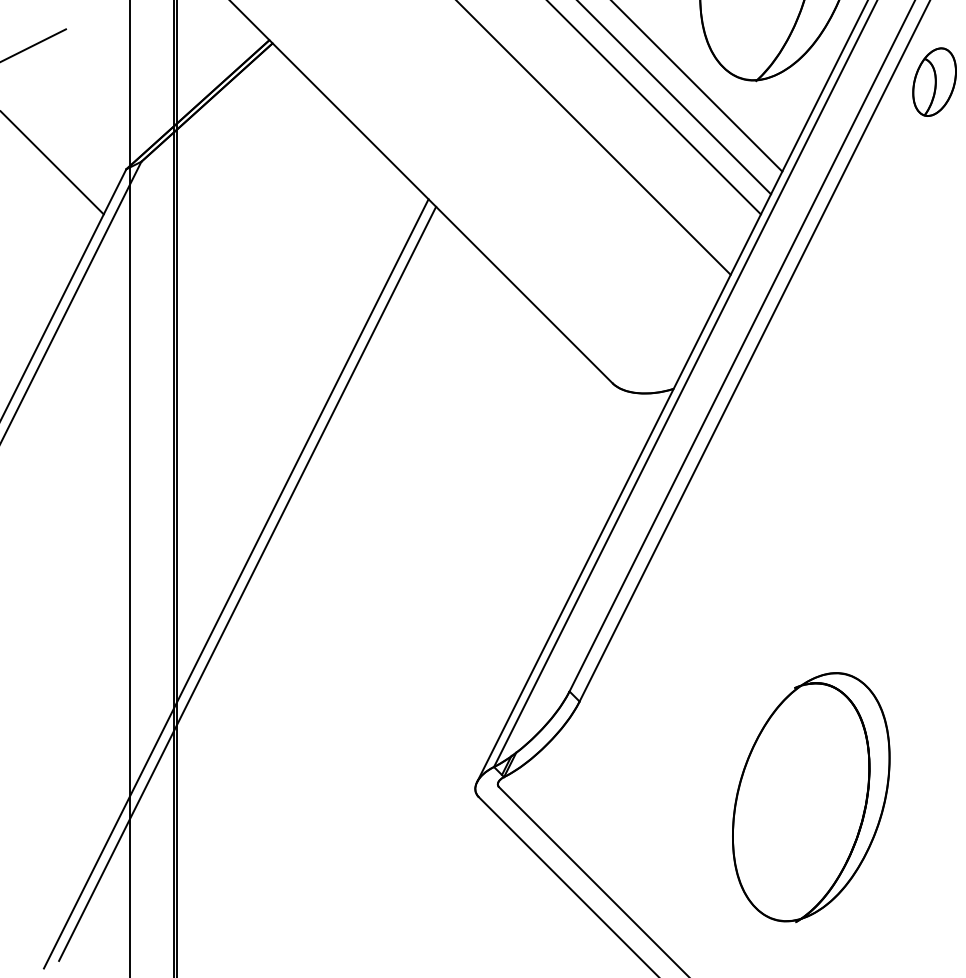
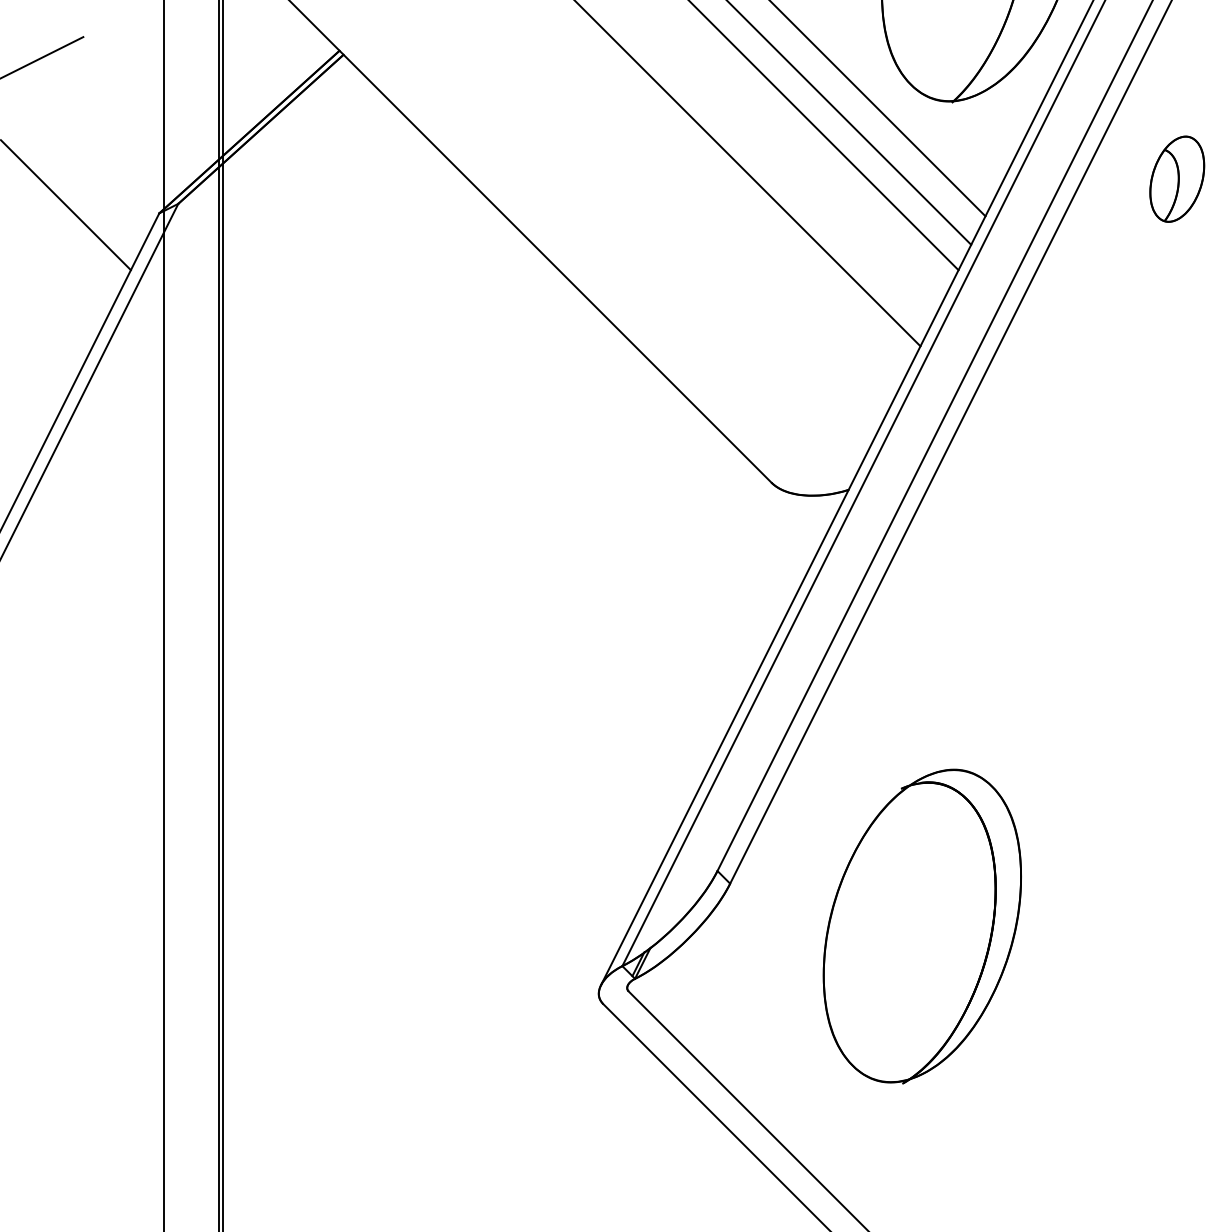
part: (934, 81) -> (1177, 178), moved
line: (235, 583) -> (296, 735), removed
line: (247, 583) -> (311, 735), removed
part: (811, 797) -> (922, 926), moved

